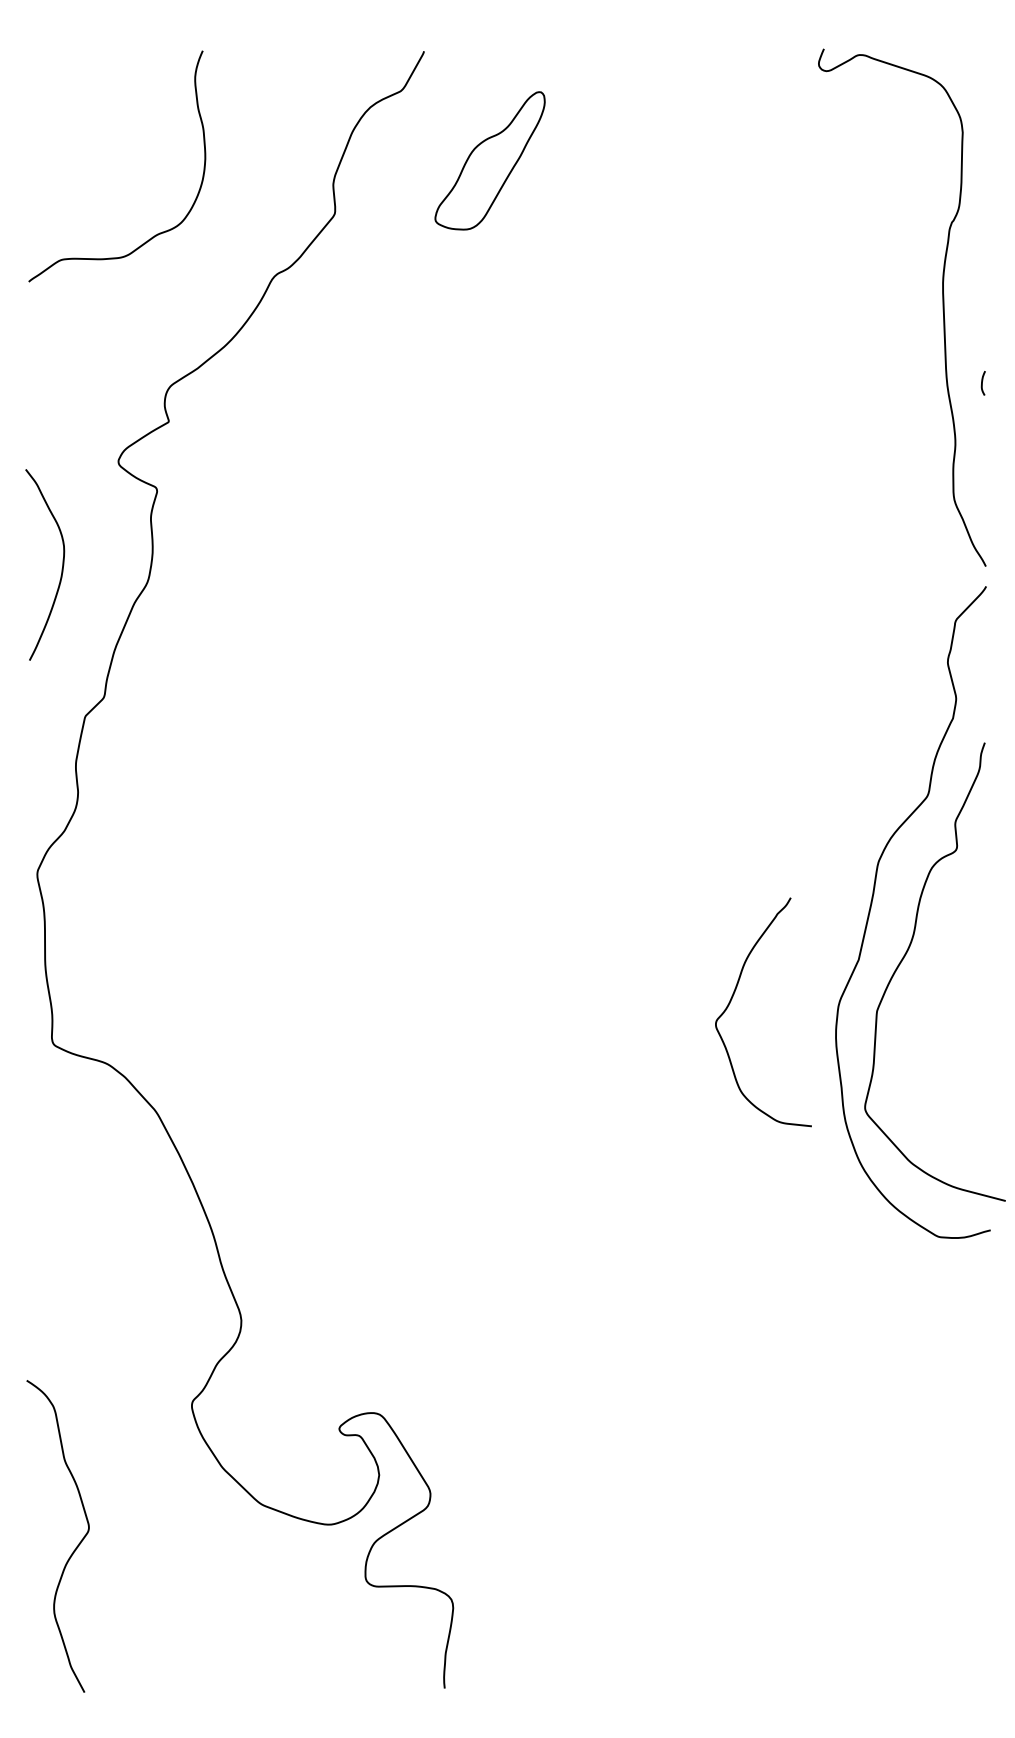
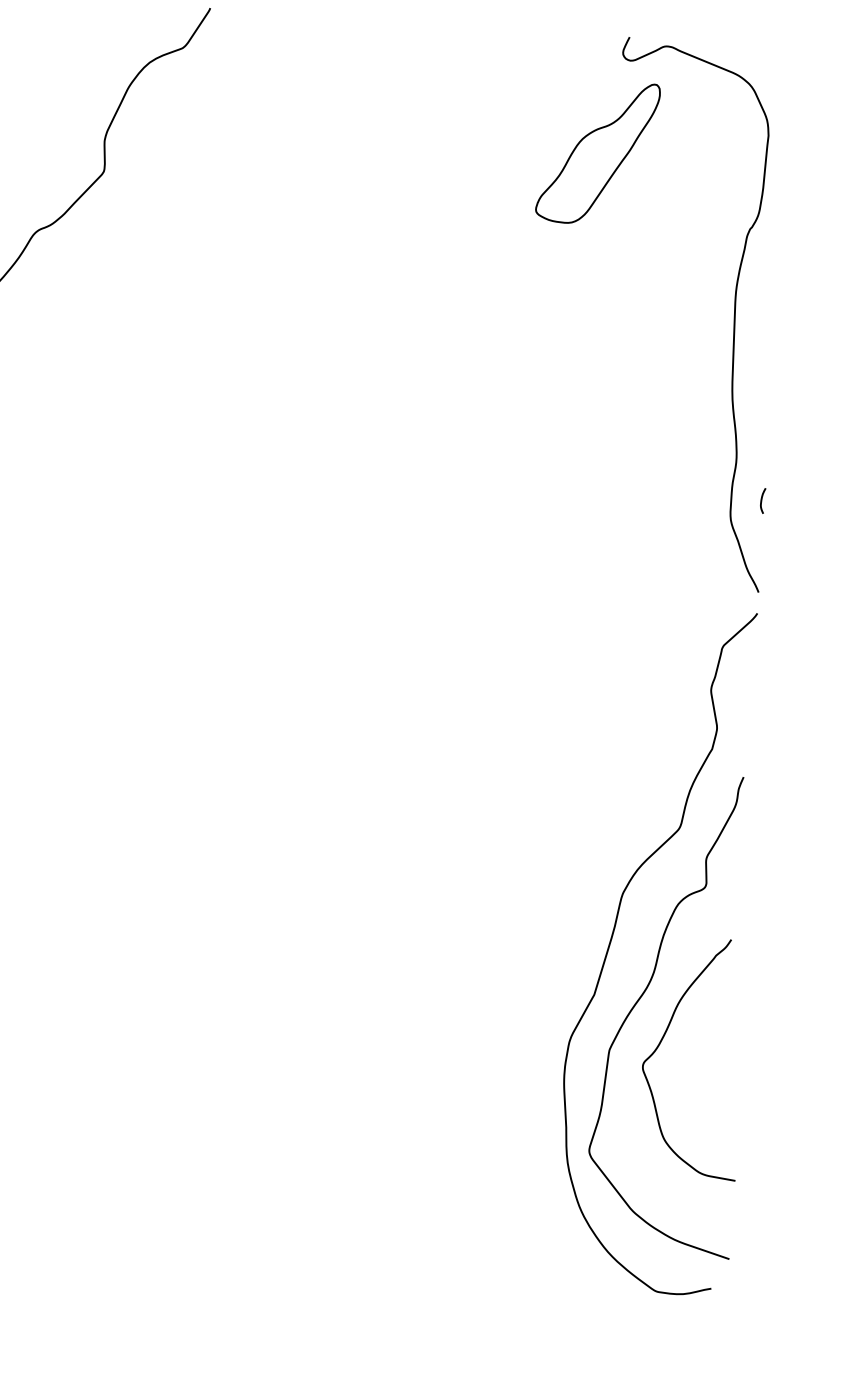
part: (489, 160) -> (597, 152), moved
curve: (982, 383) -> (761, 501), moved
curve: (732, 999) -> (662, 1041), moved

